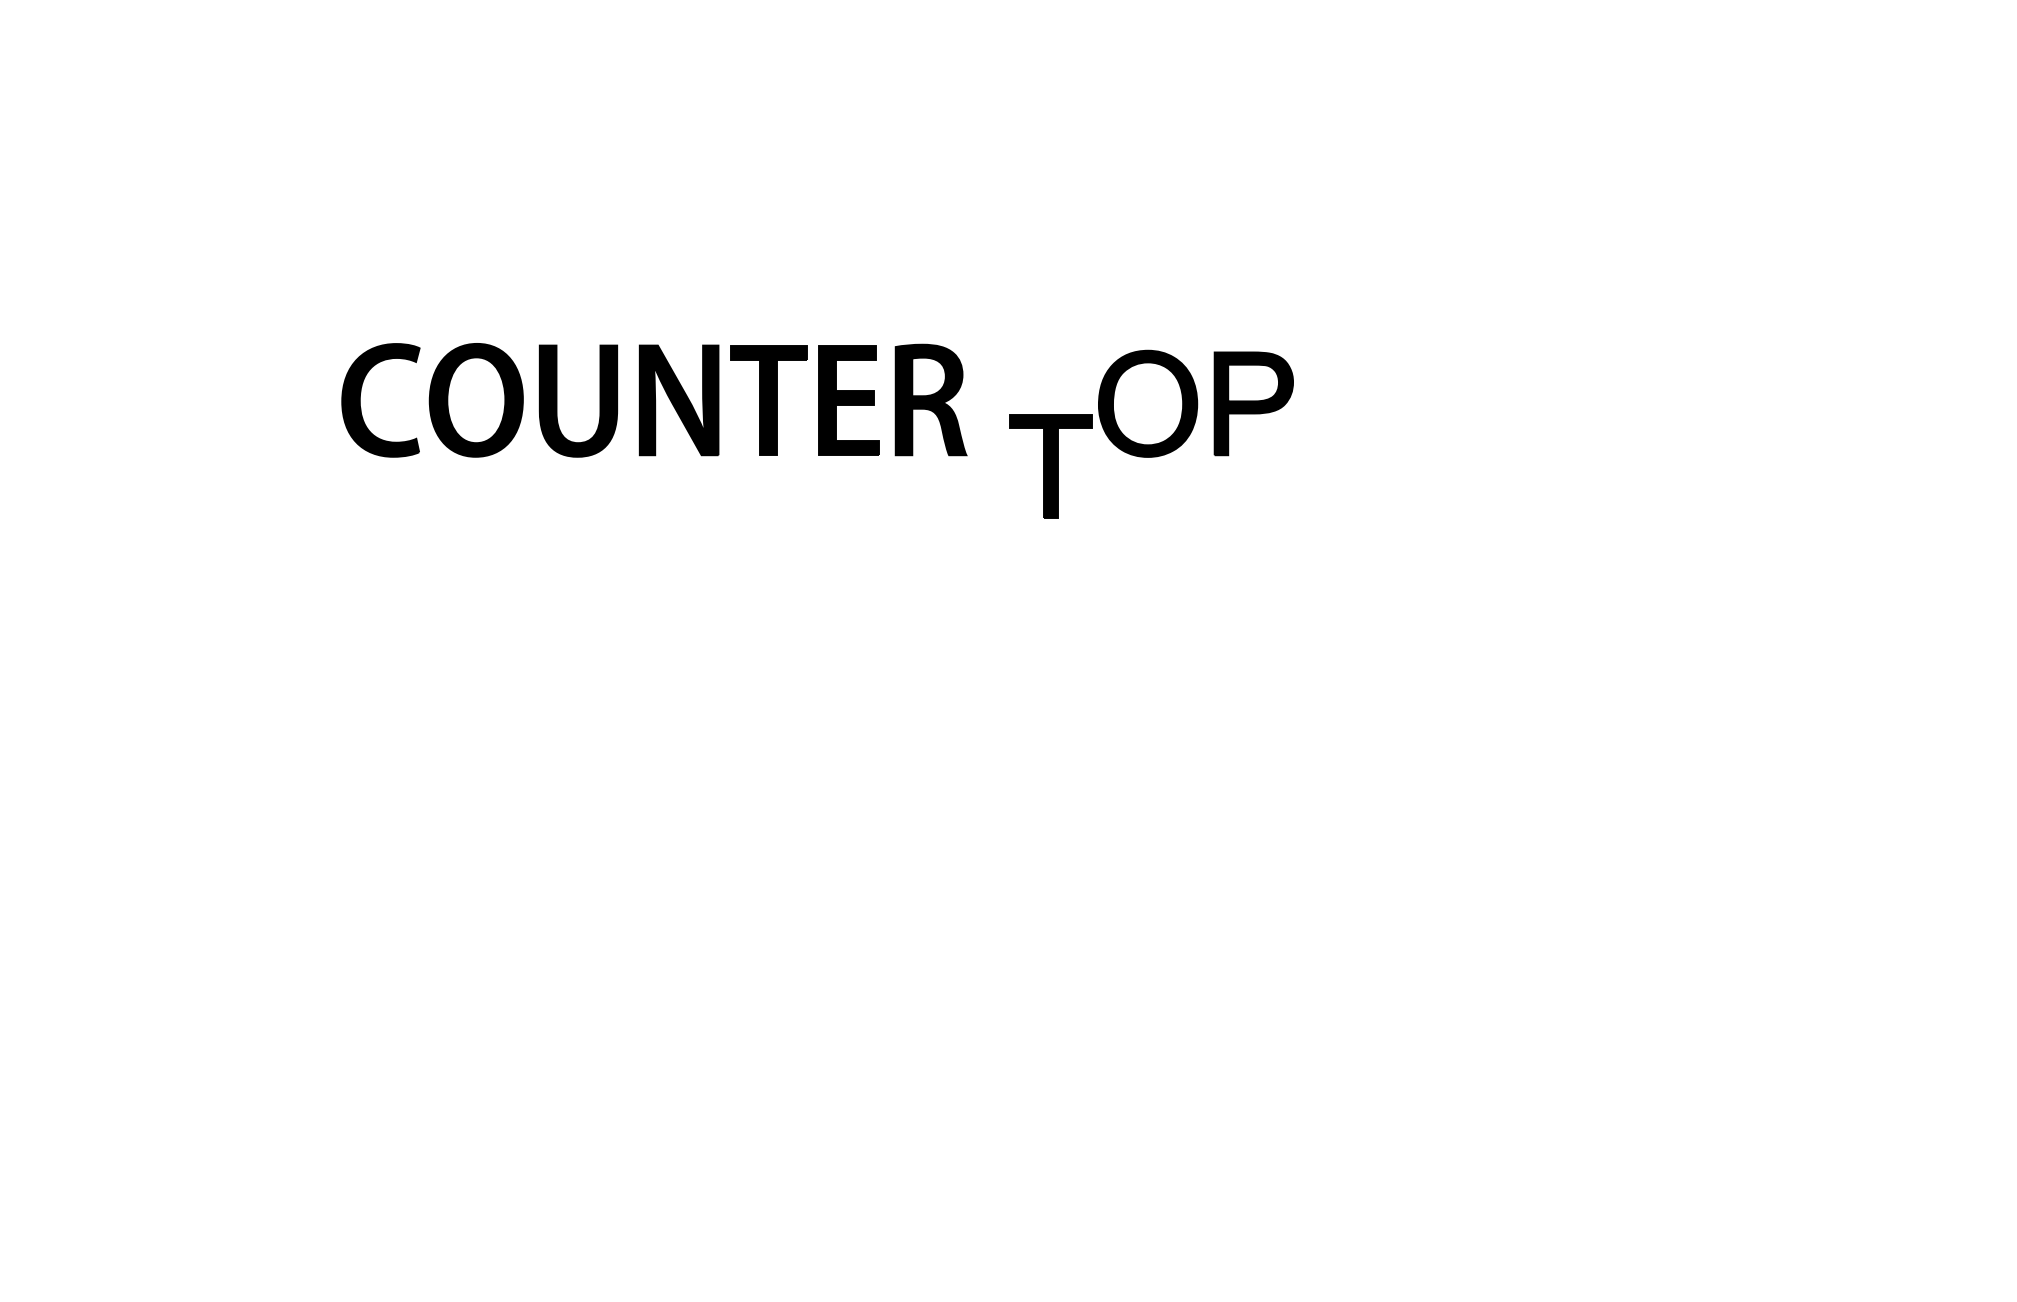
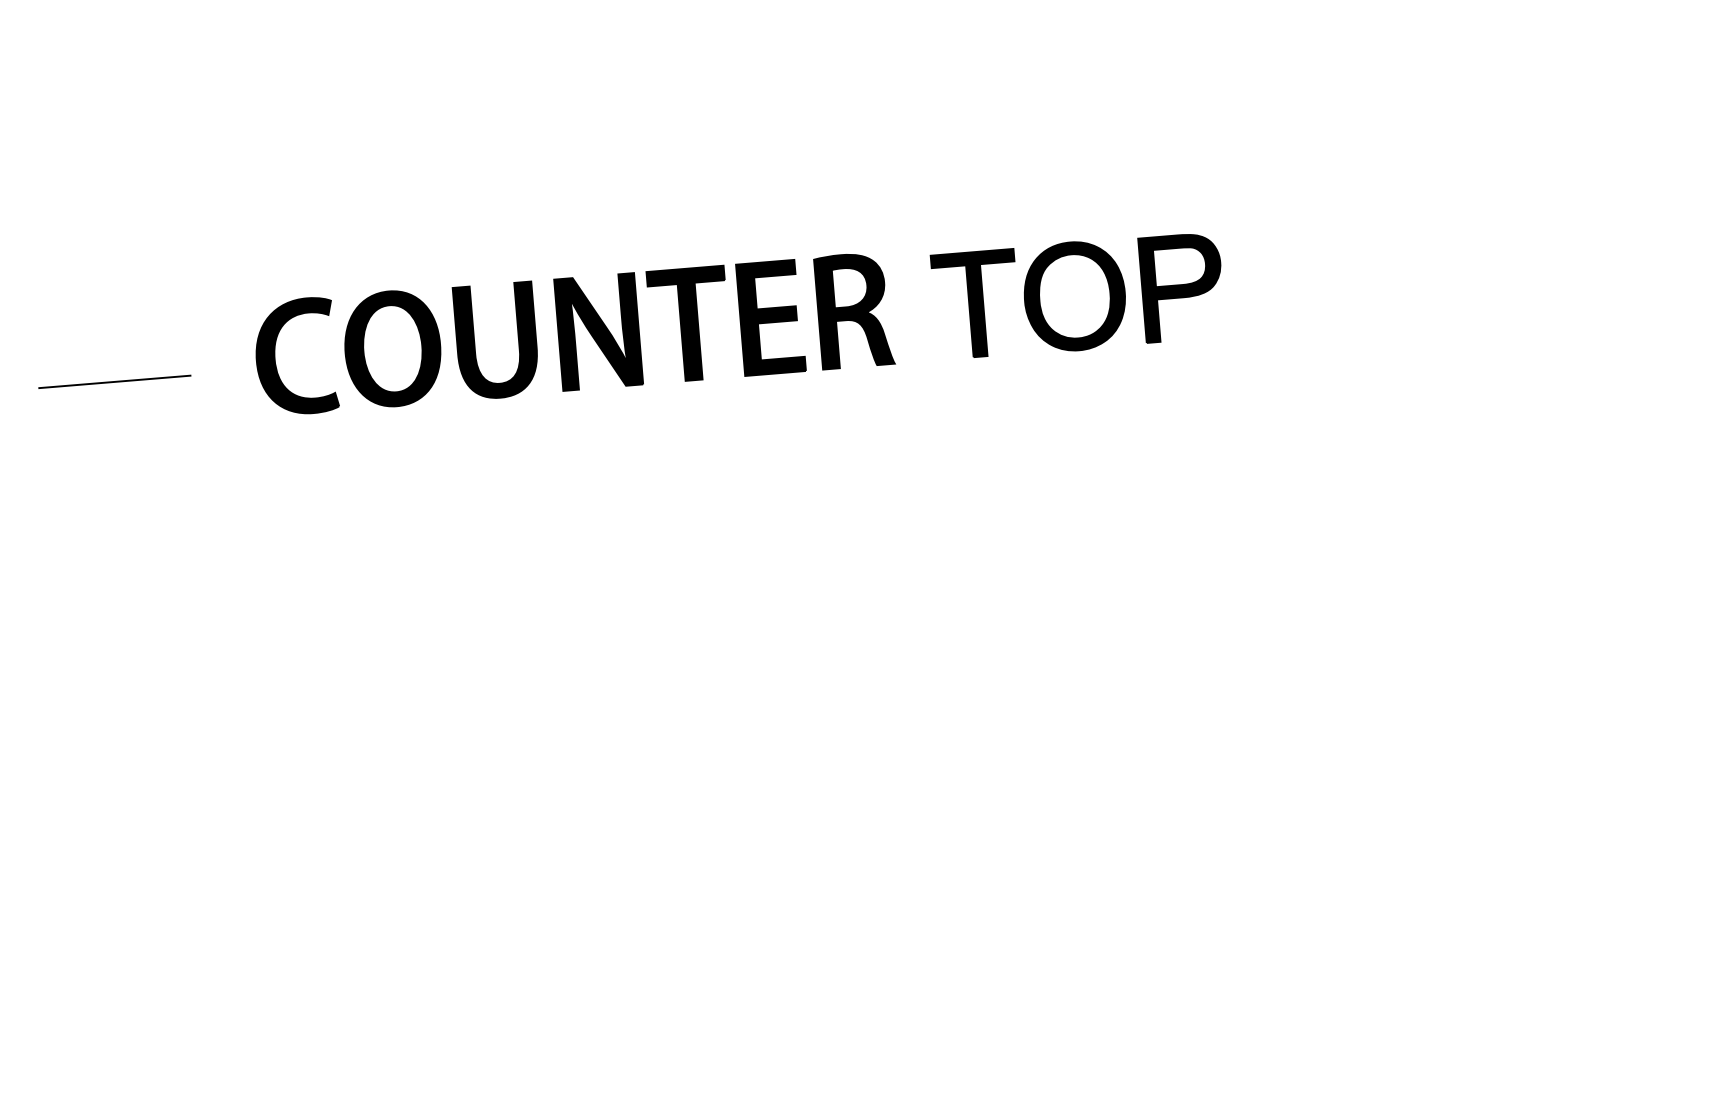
line: (201, 409) -> (114, 381), added
part: (1050, 466) -> (975, 304), moved

